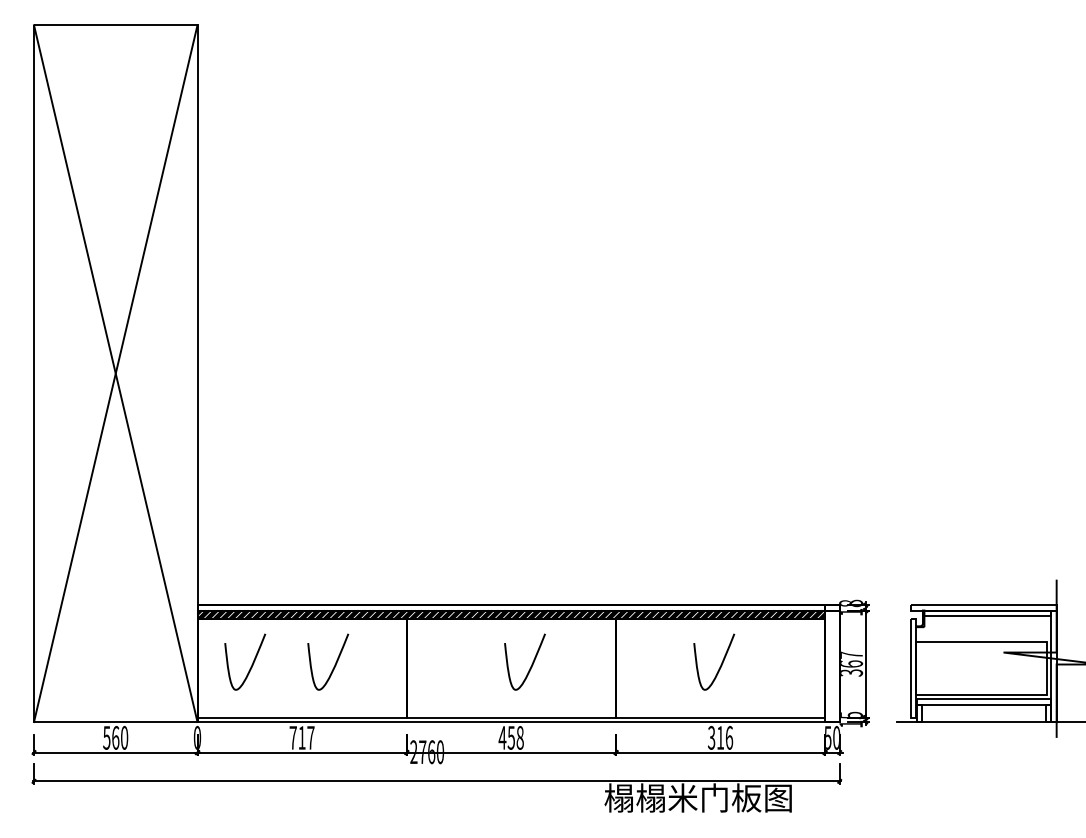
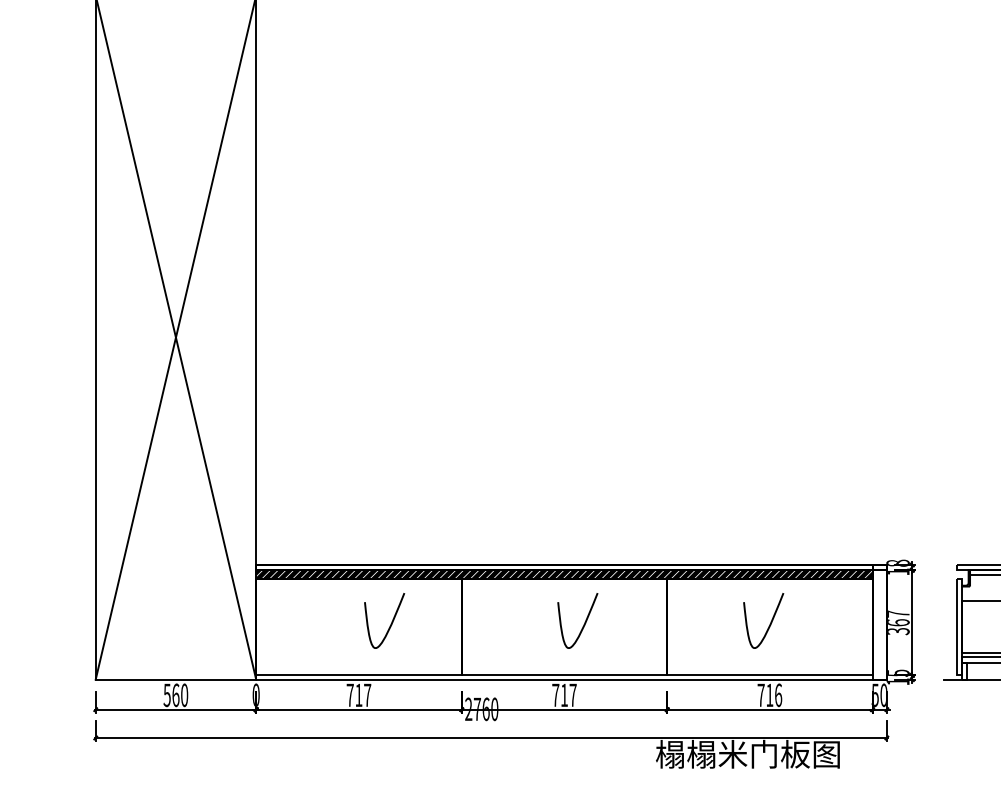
curve: (251, 664) -> (309, 623), removed
text: (510, 737) -> (563, 694), 458 -> 717
text: (711, 737) -> (760, 694), 316 -> 716

